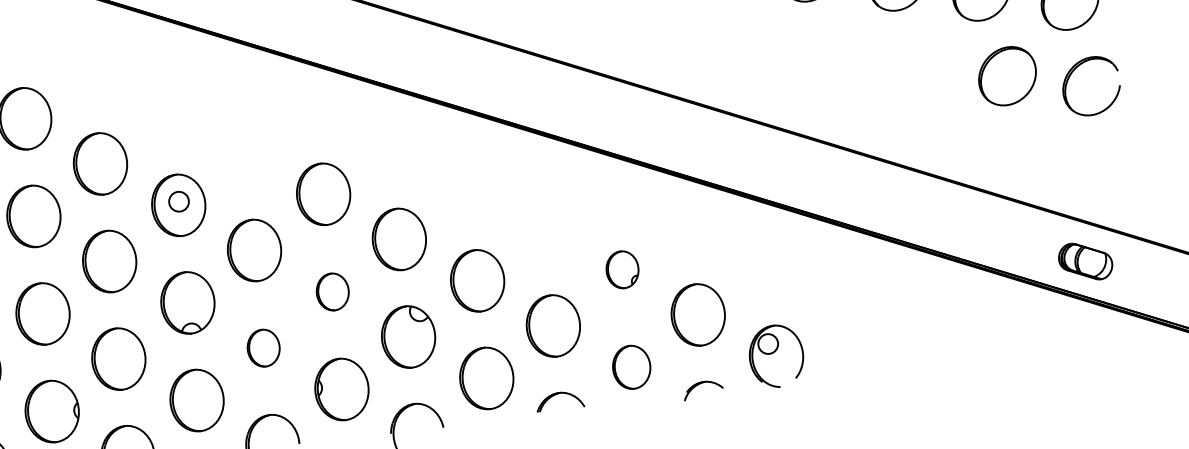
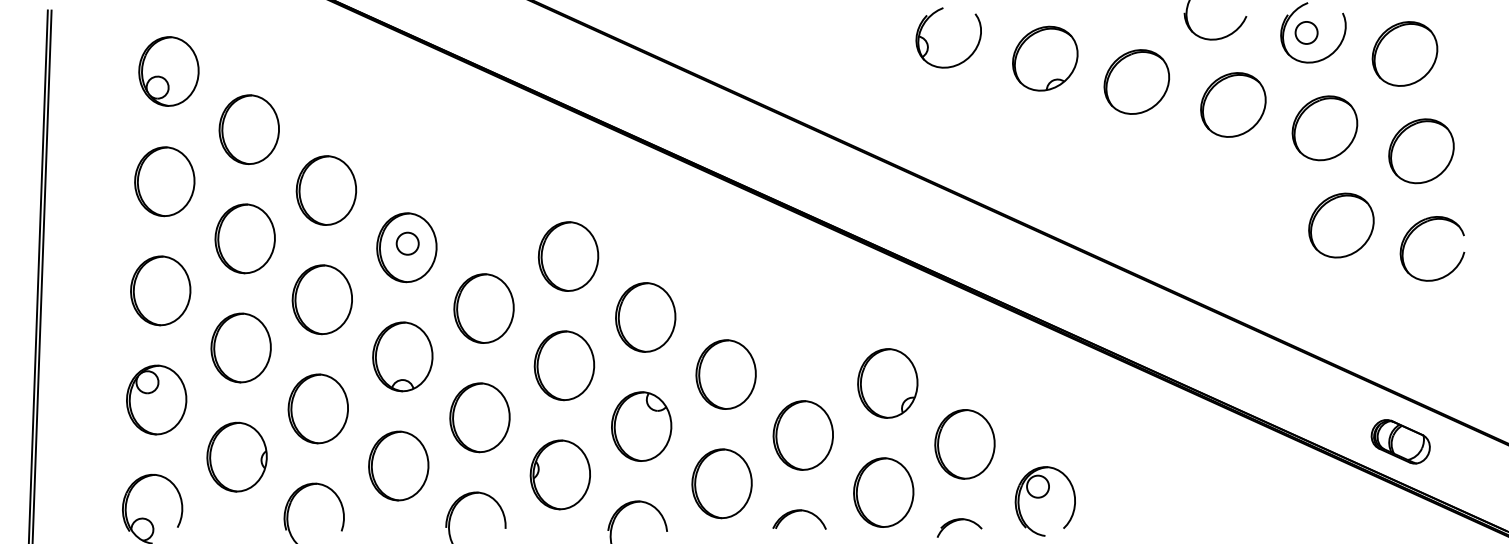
part: (622, 269) -> (887, 383), size x1.67
part: (332, 291) -> (564, 365), size x1.67
part: (263, 347) -> (479, 417), size x1.67
part: (631, 367) -> (883, 492), size x1.43

